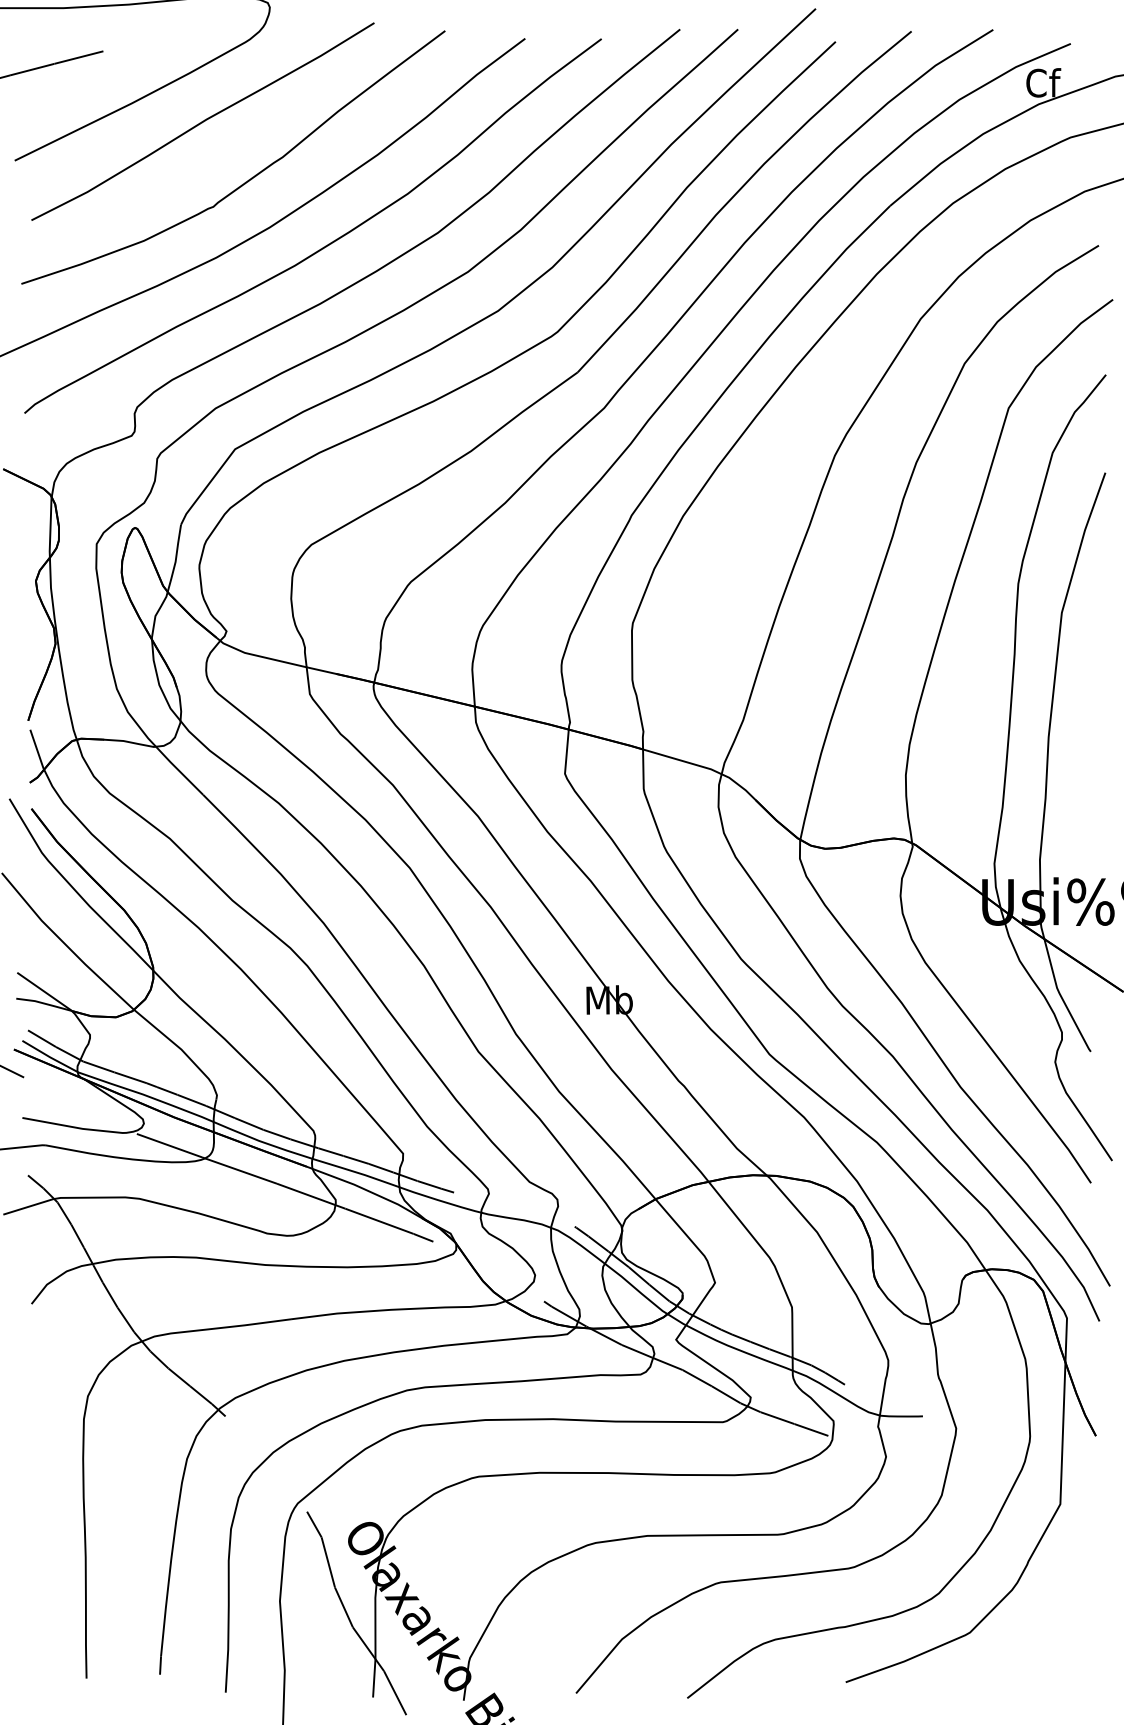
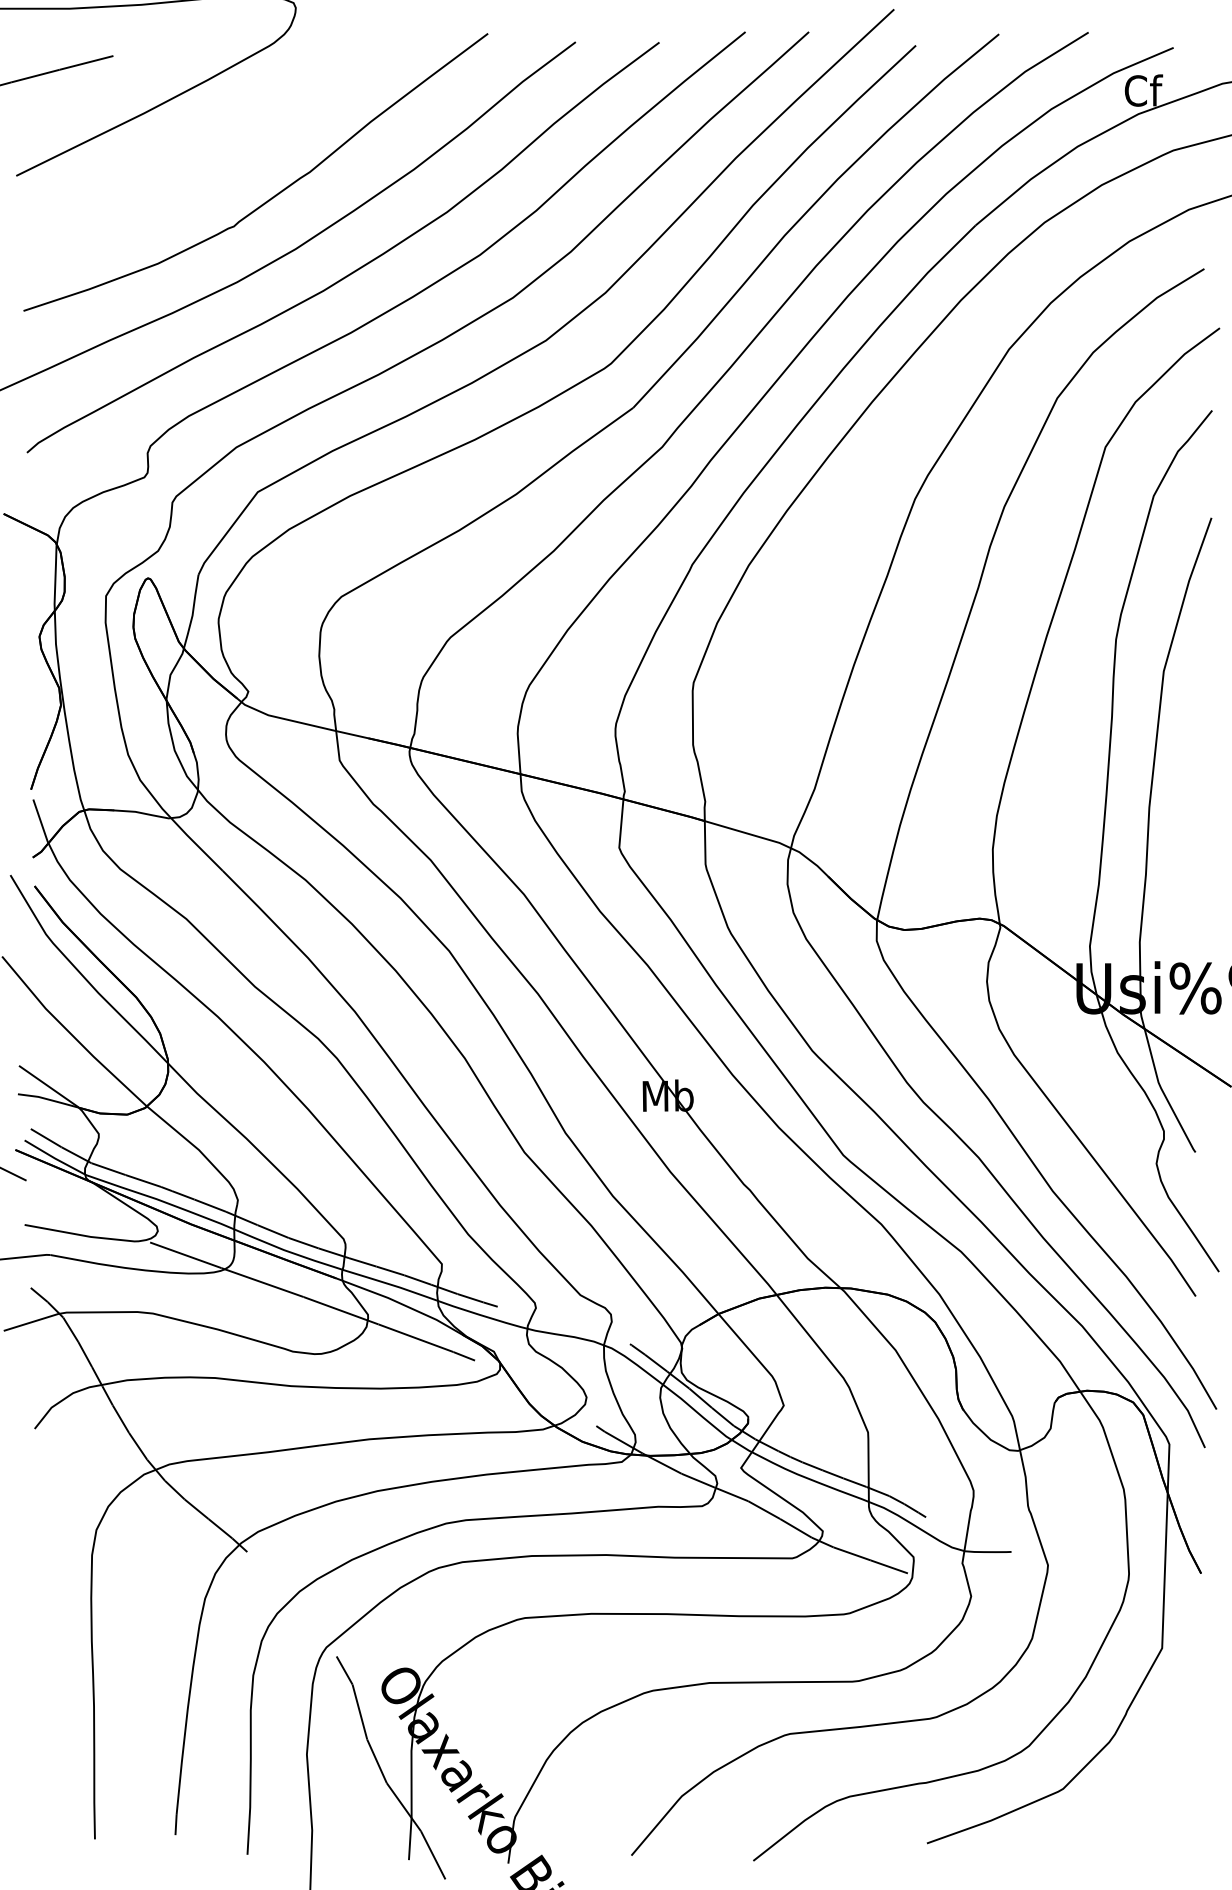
curve: (202, 121) -> (222, 132), removed

